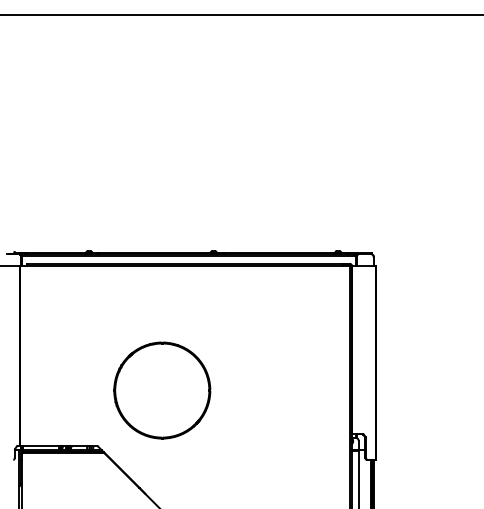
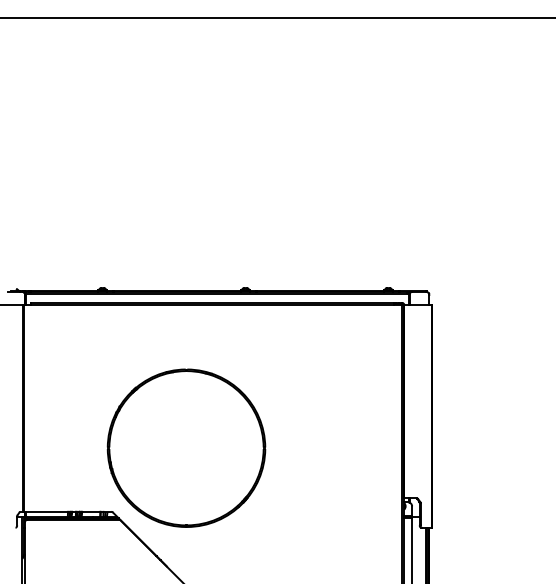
part: (162, 389) -> (186, 447), size x1.43

